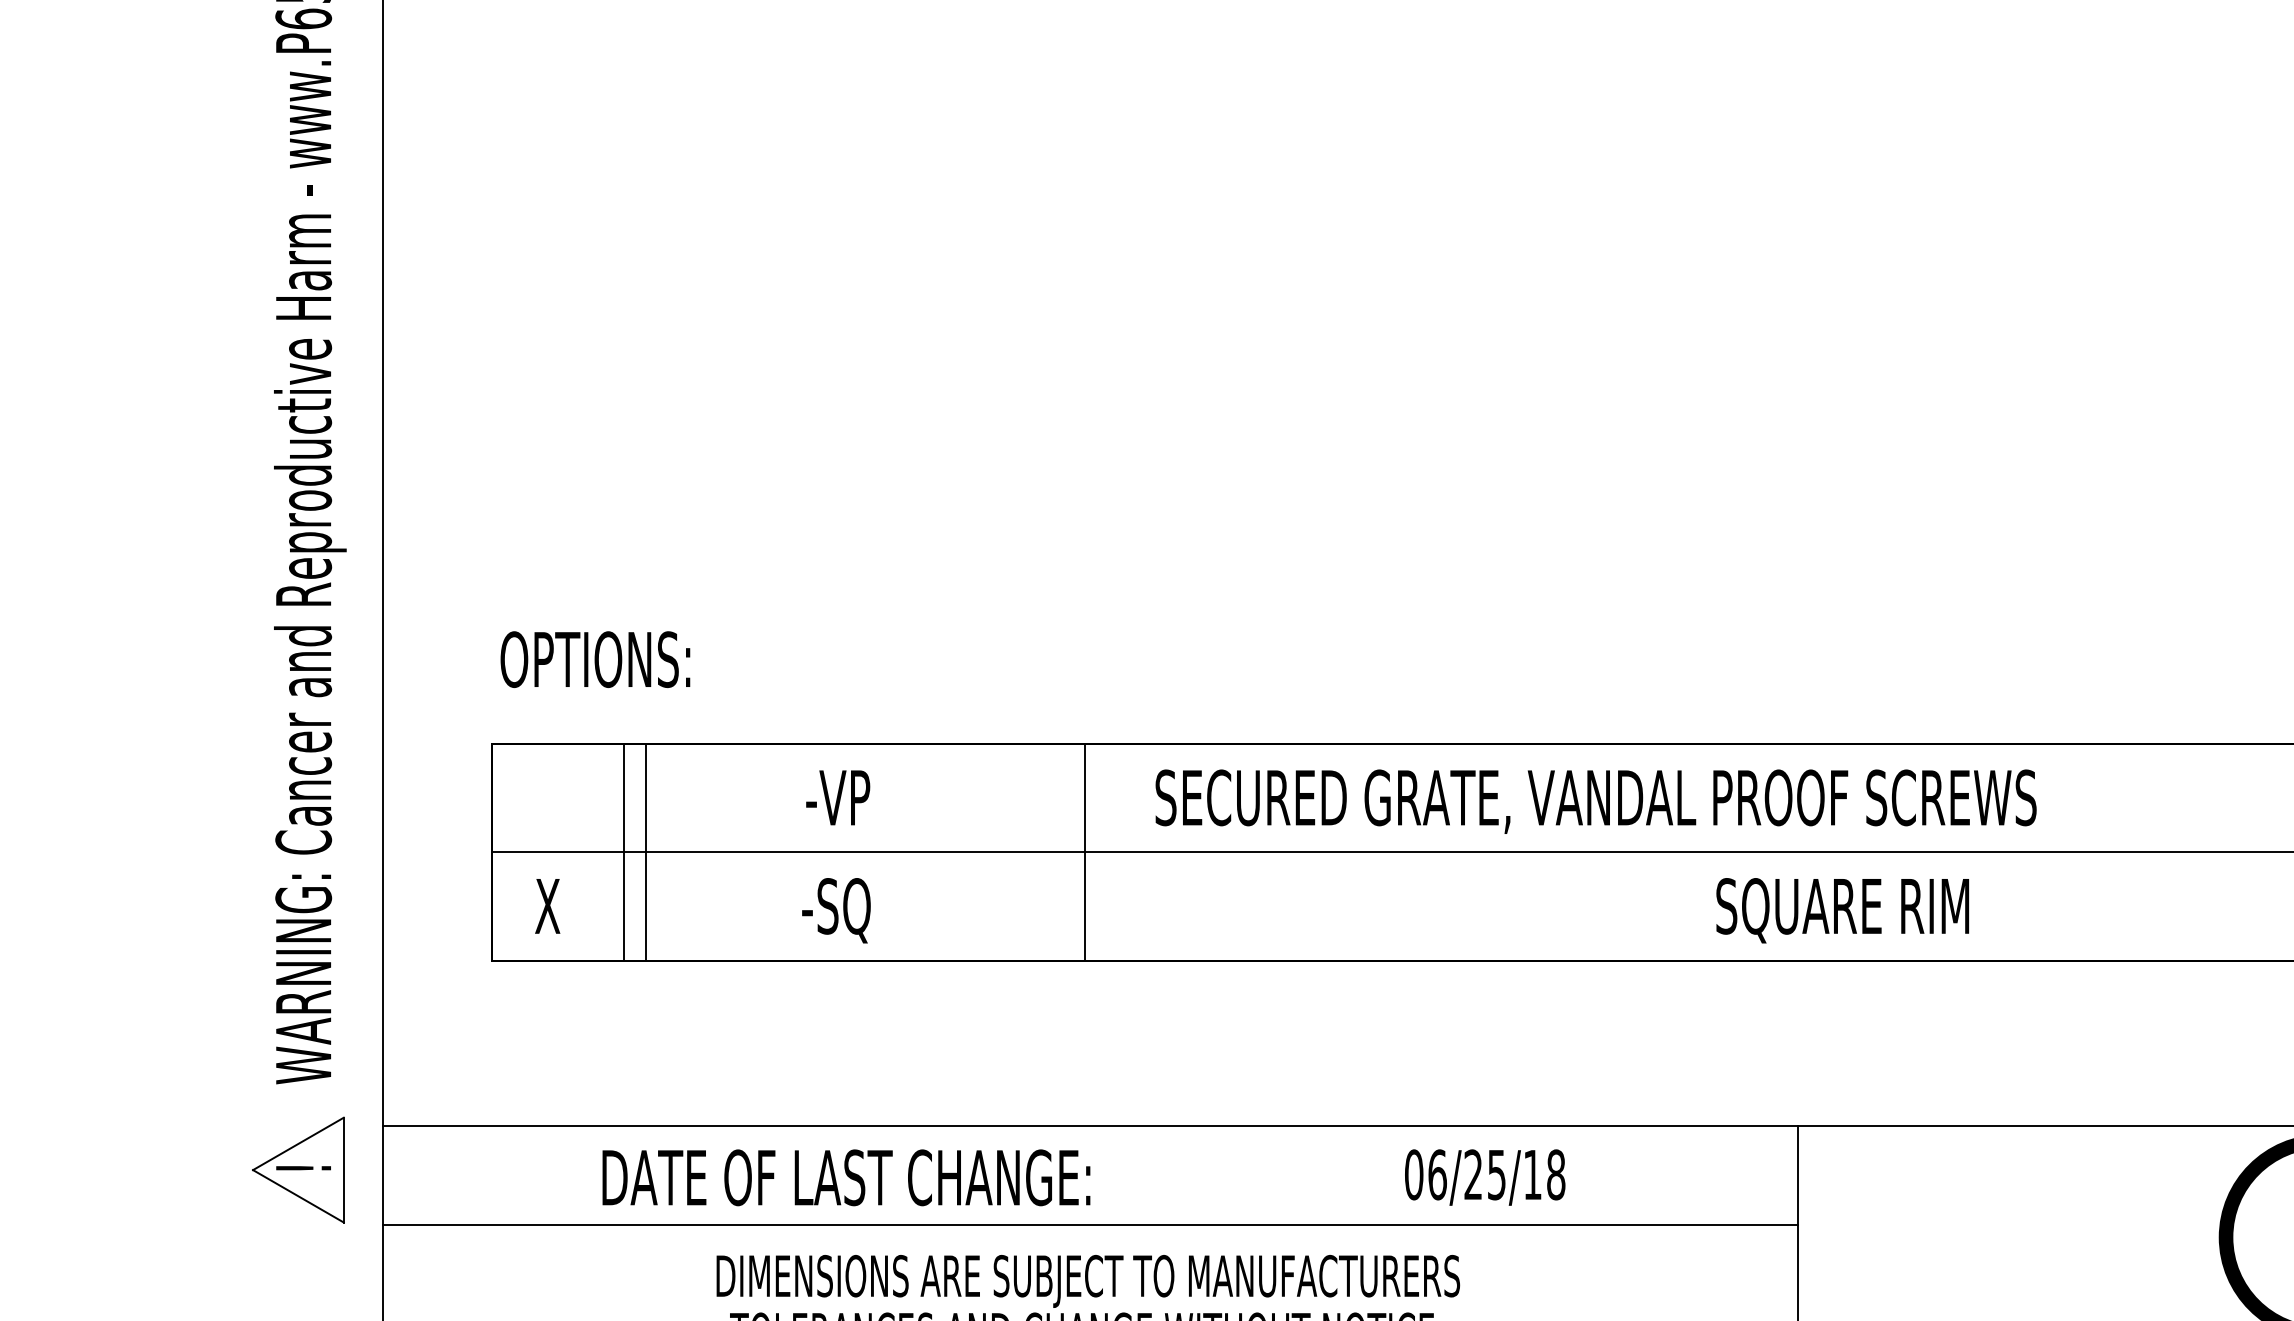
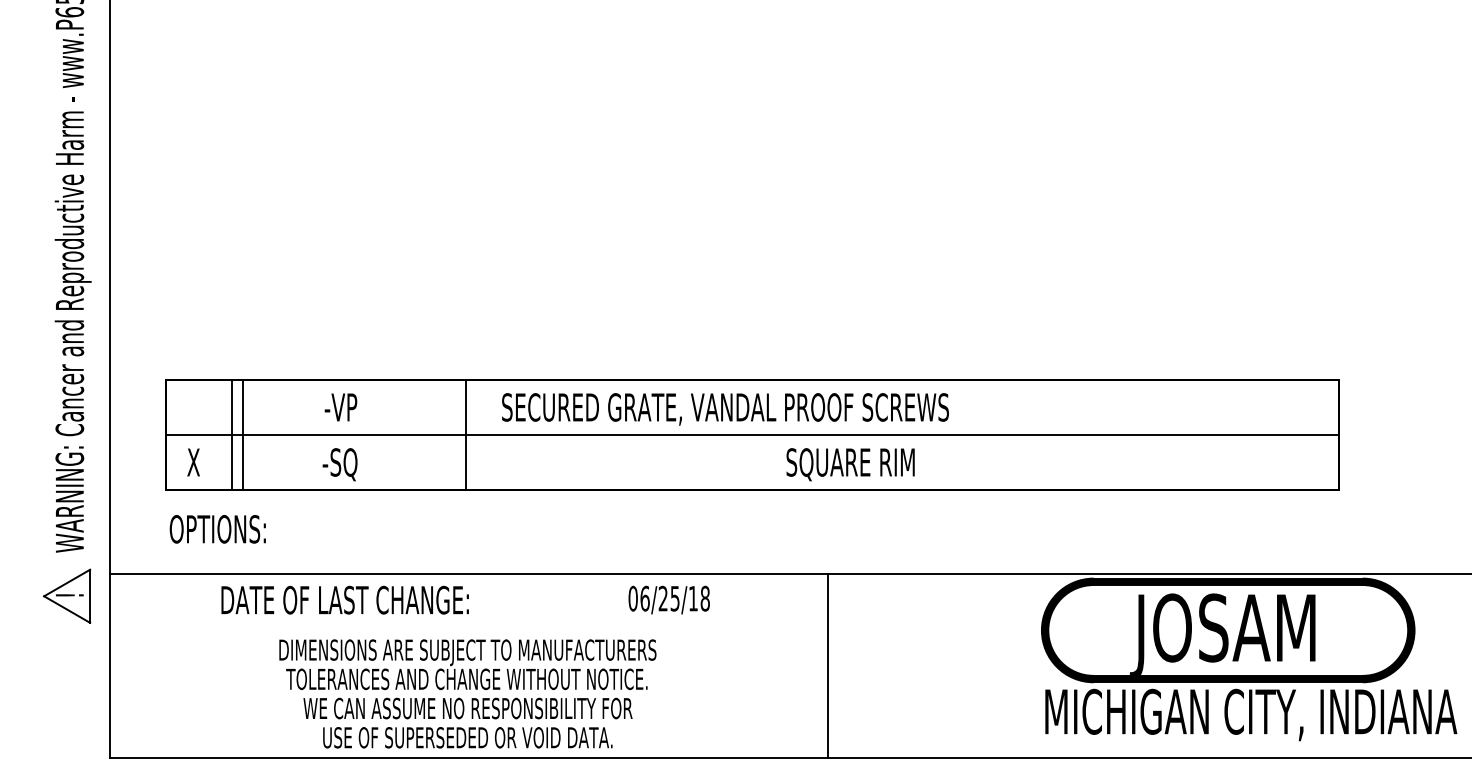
text: (594, 659) -> (217, 529), moved
line: (1089, 1225) -> (468, 624), removed

